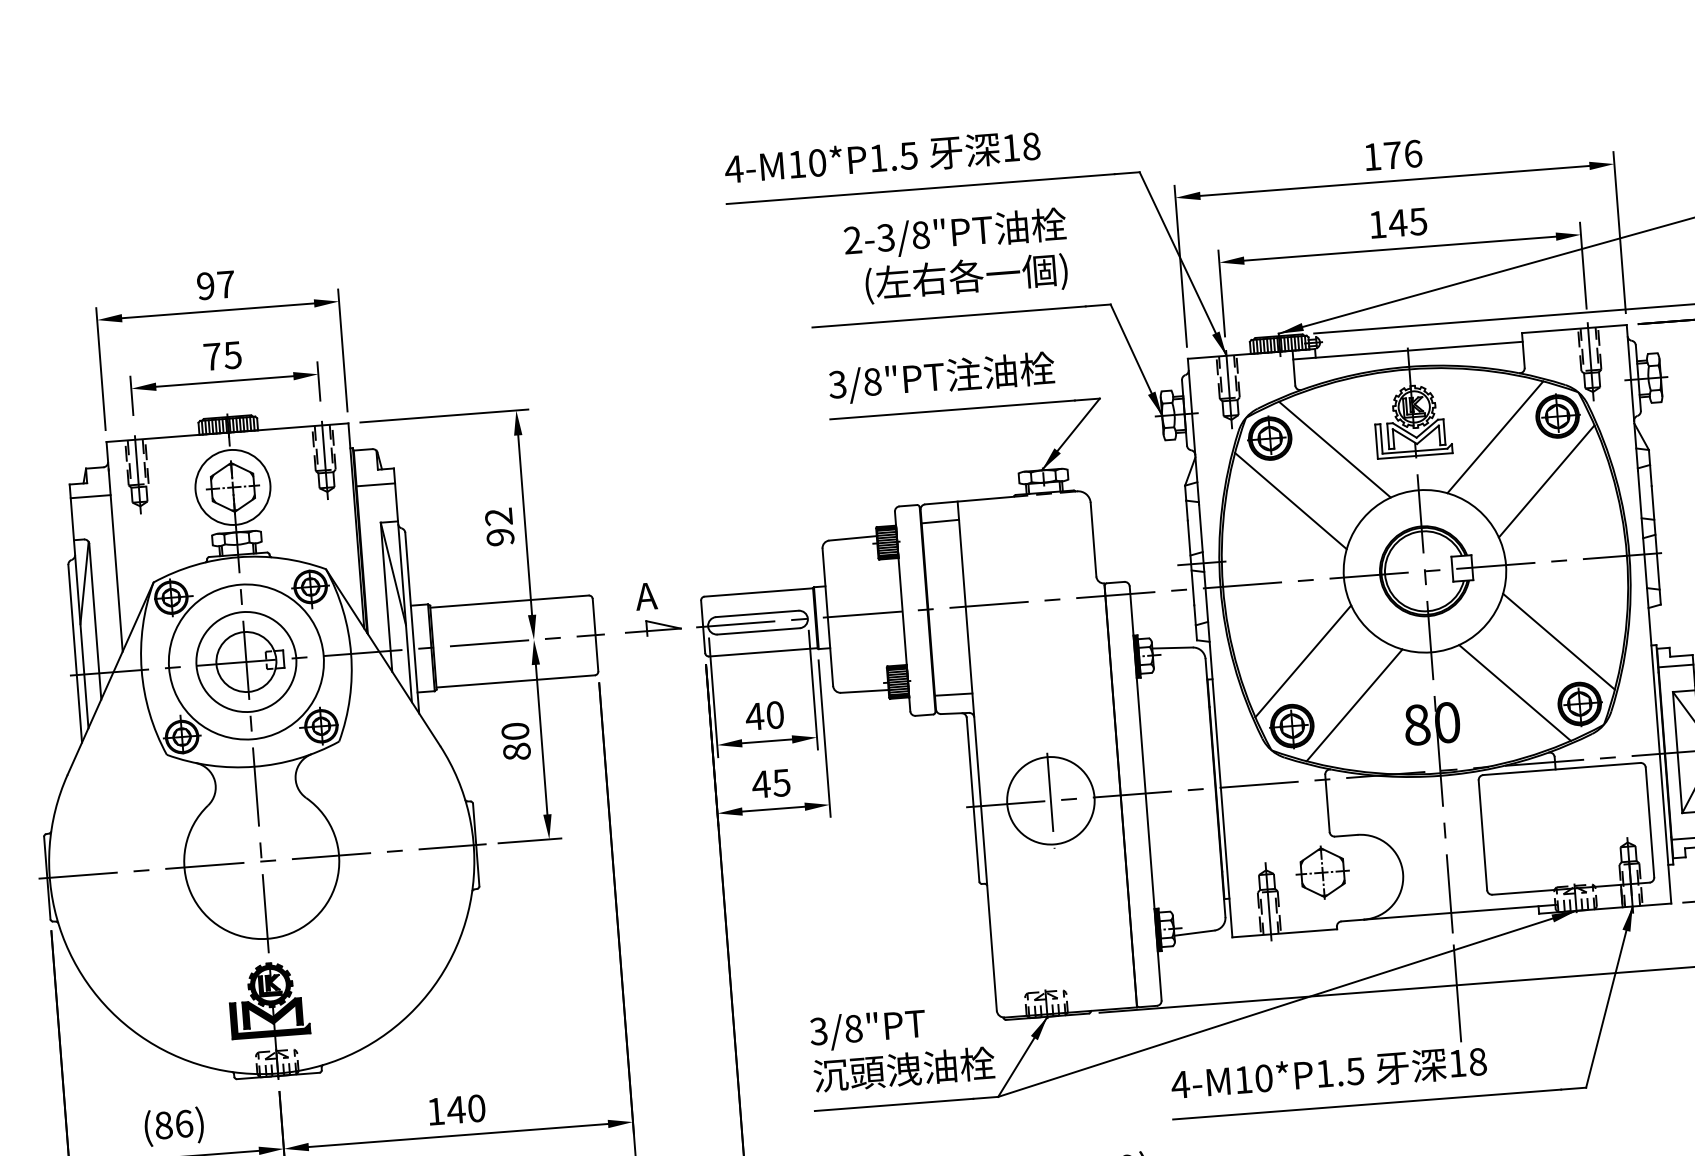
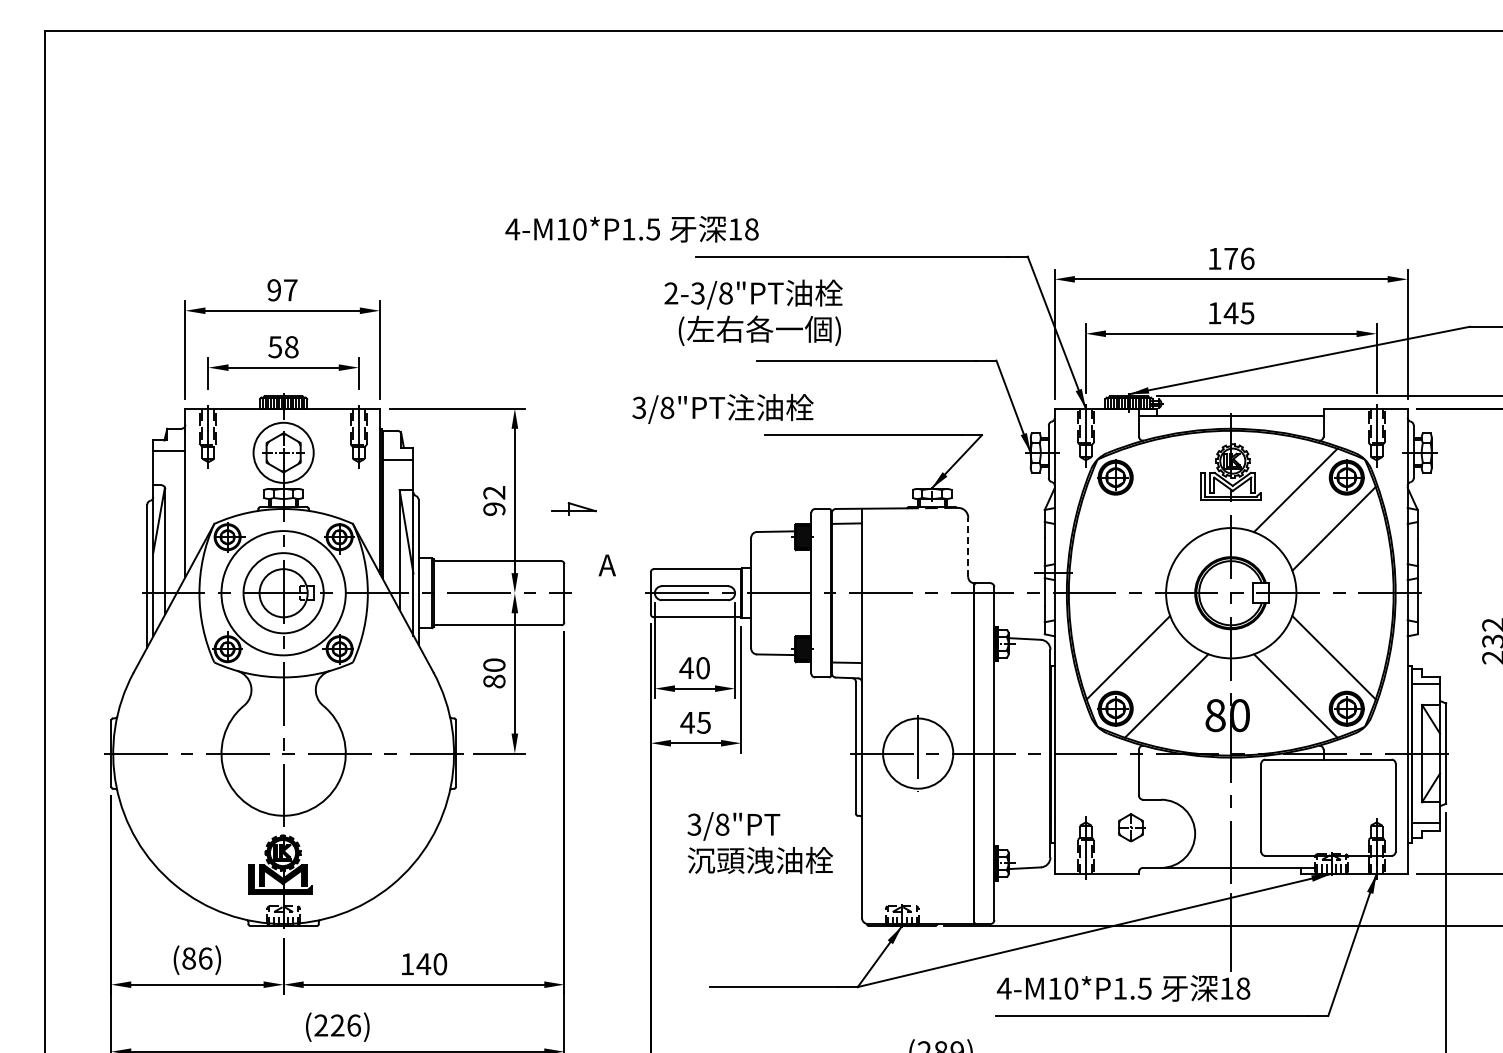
text: (881, 158) -> (631, 229), moved
text: (956, 256) -> (753, 312), moved
text: (222, 356) -> (283, 347), 75 -> 58
text: (941, 377) -> (722, 408), moved
line: (1334, 449) -> (1166, 490), removed
line: (1290, 500) -> (1128, 528), removed
line: (1093, 539) -> (968, 547), solid -> dashed
part: (652, 627) -> (573, 508), moved
part: (1322, 872) -> (1130, 827), size x0.7
text: (901, 1047) -> (759, 842), moved

